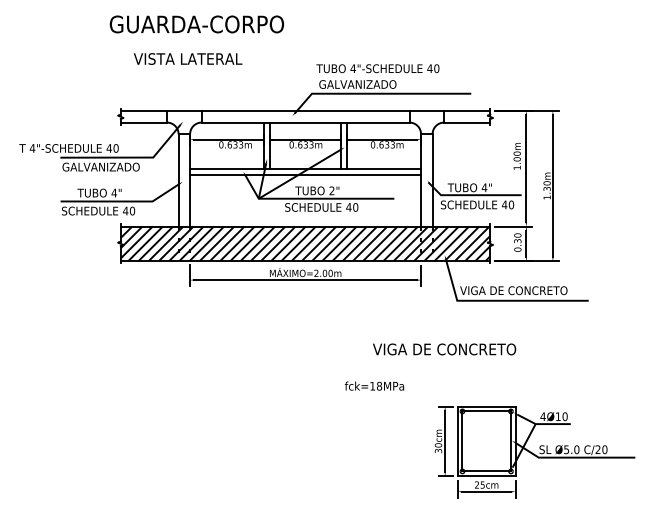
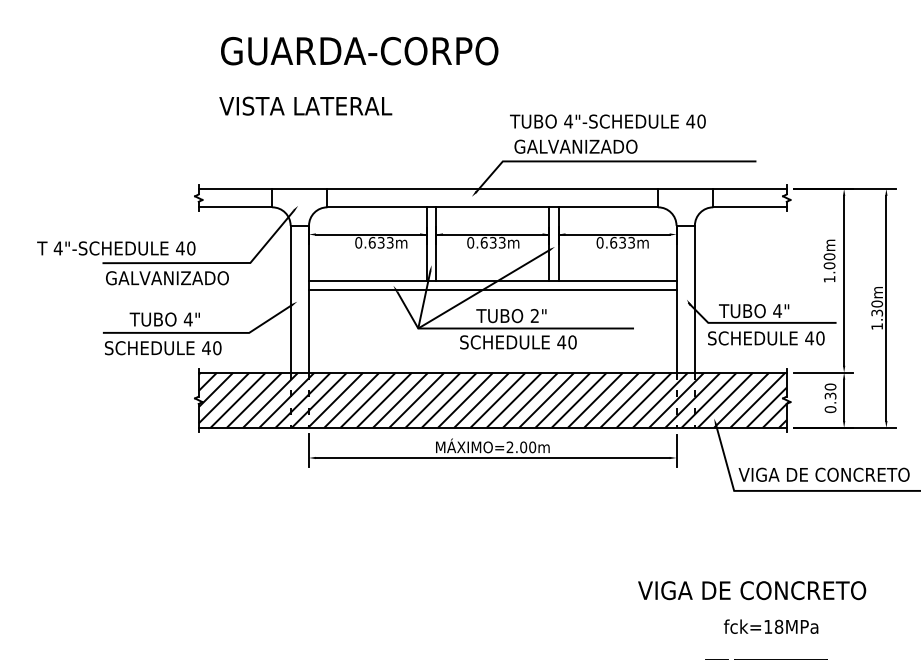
text: (196, 24) -> (358, 51), moved
text: (444, 349) -> (752, 590), moved
text: (374, 385) -> (771, 625), moved

